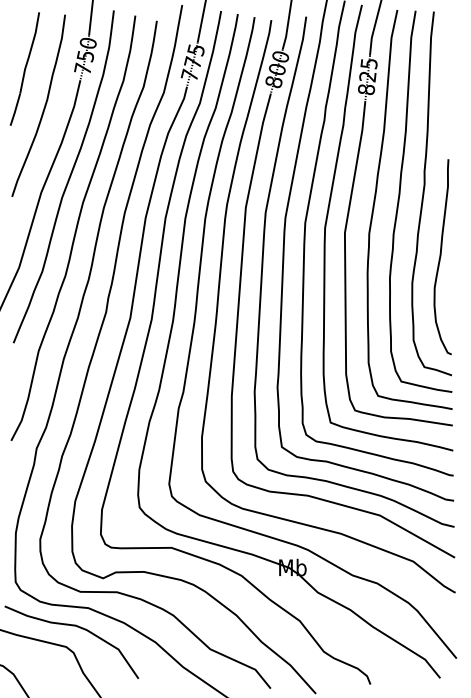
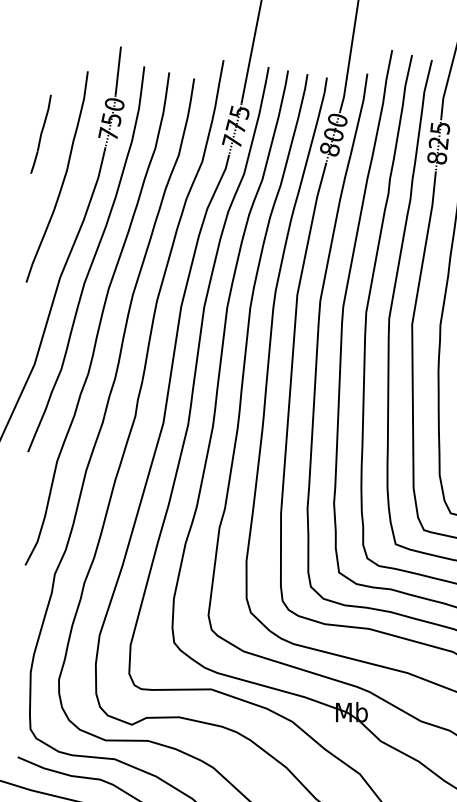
part: (24, 68) -> (40, 133), size x0.6

